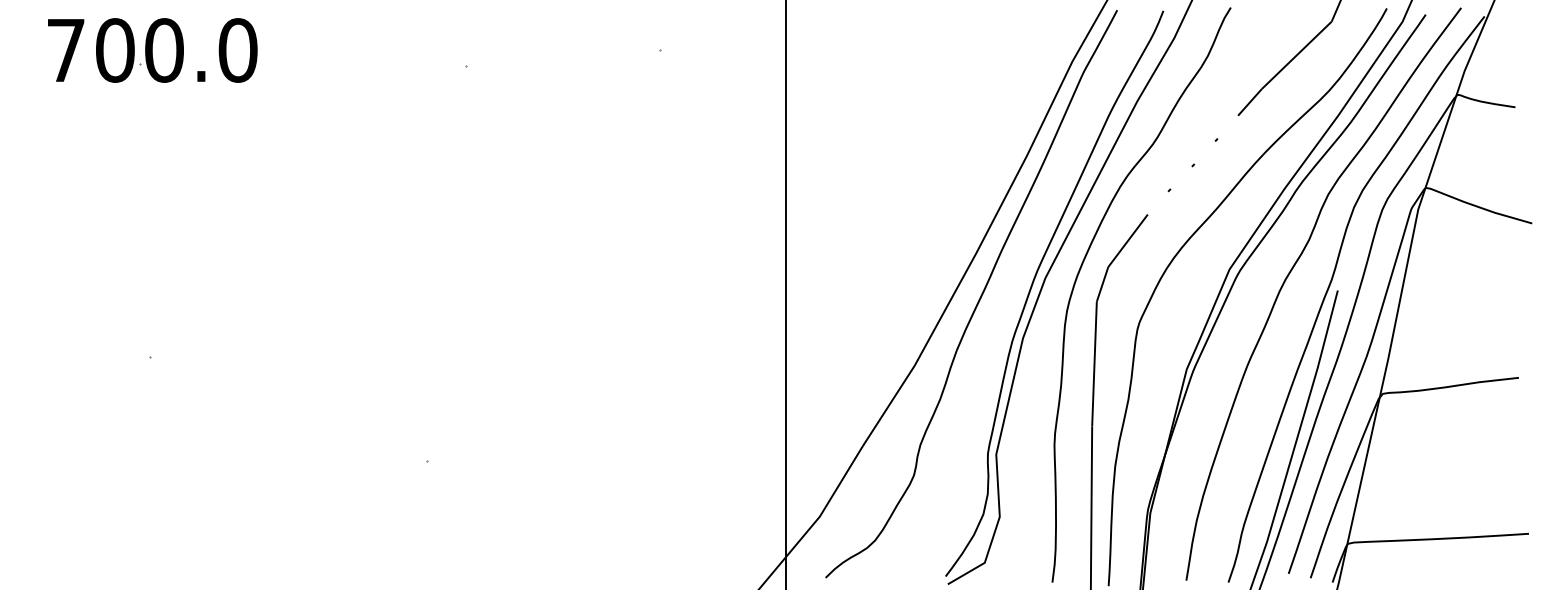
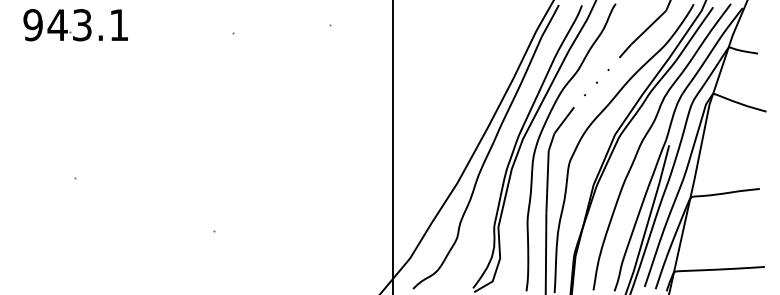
text: (150, 51) -> (75, 25), 700.0 -> 943.1

